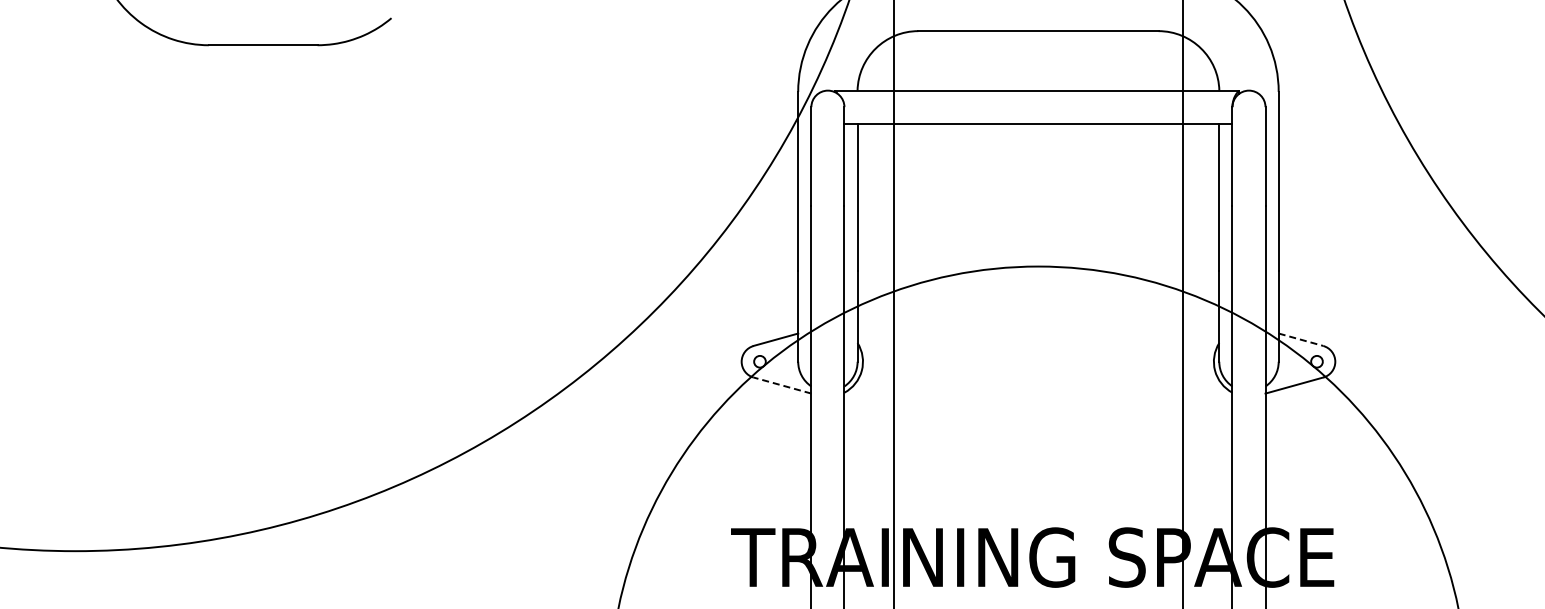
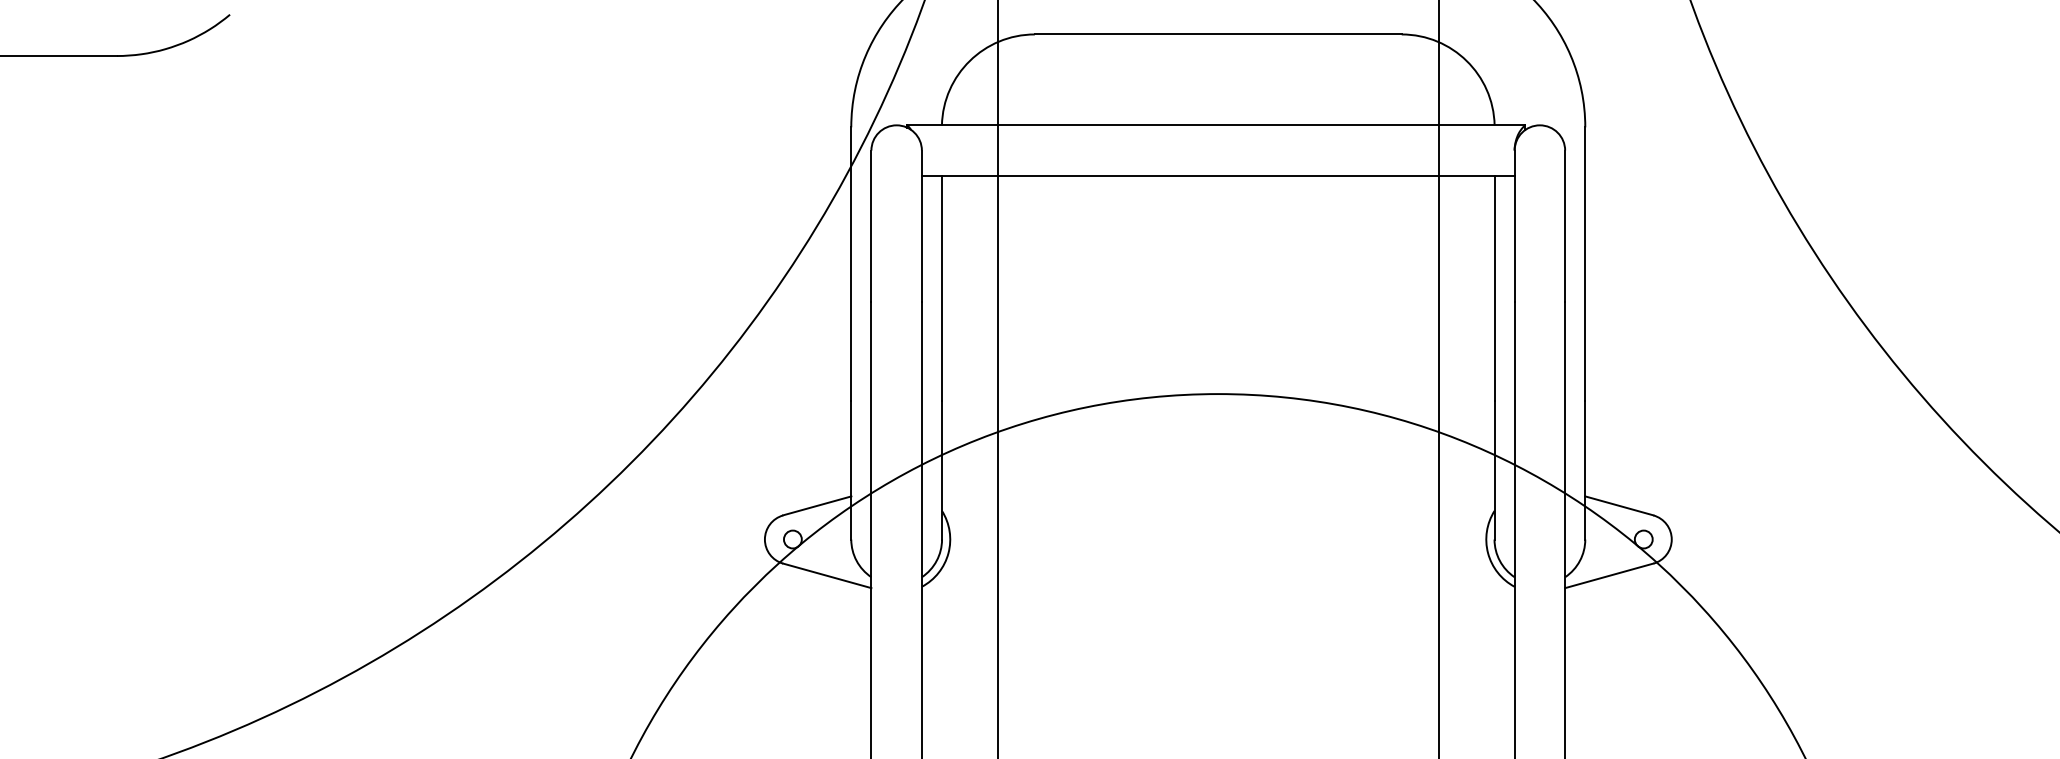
line: (1301, 339) -> (1620, 505), dashed -> solid
line: (782, 385) -> (827, 575), dashed -> solid

